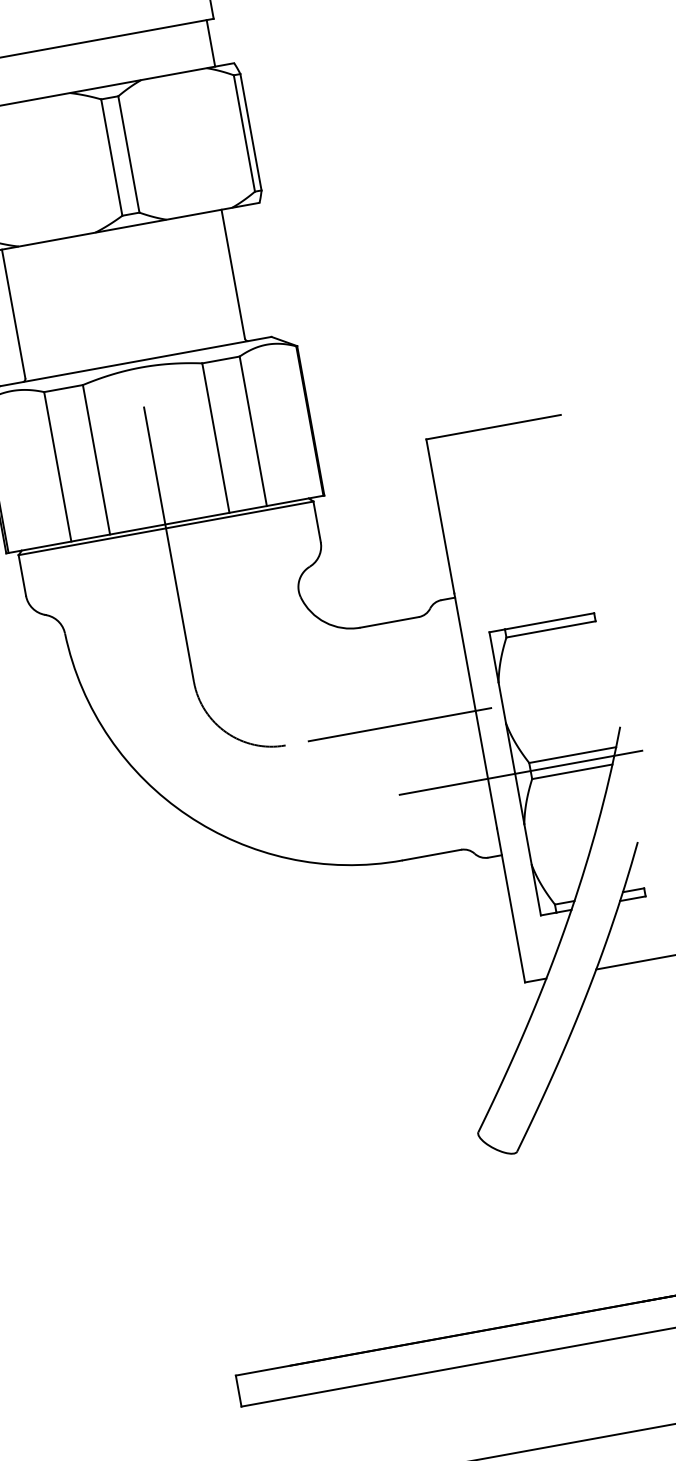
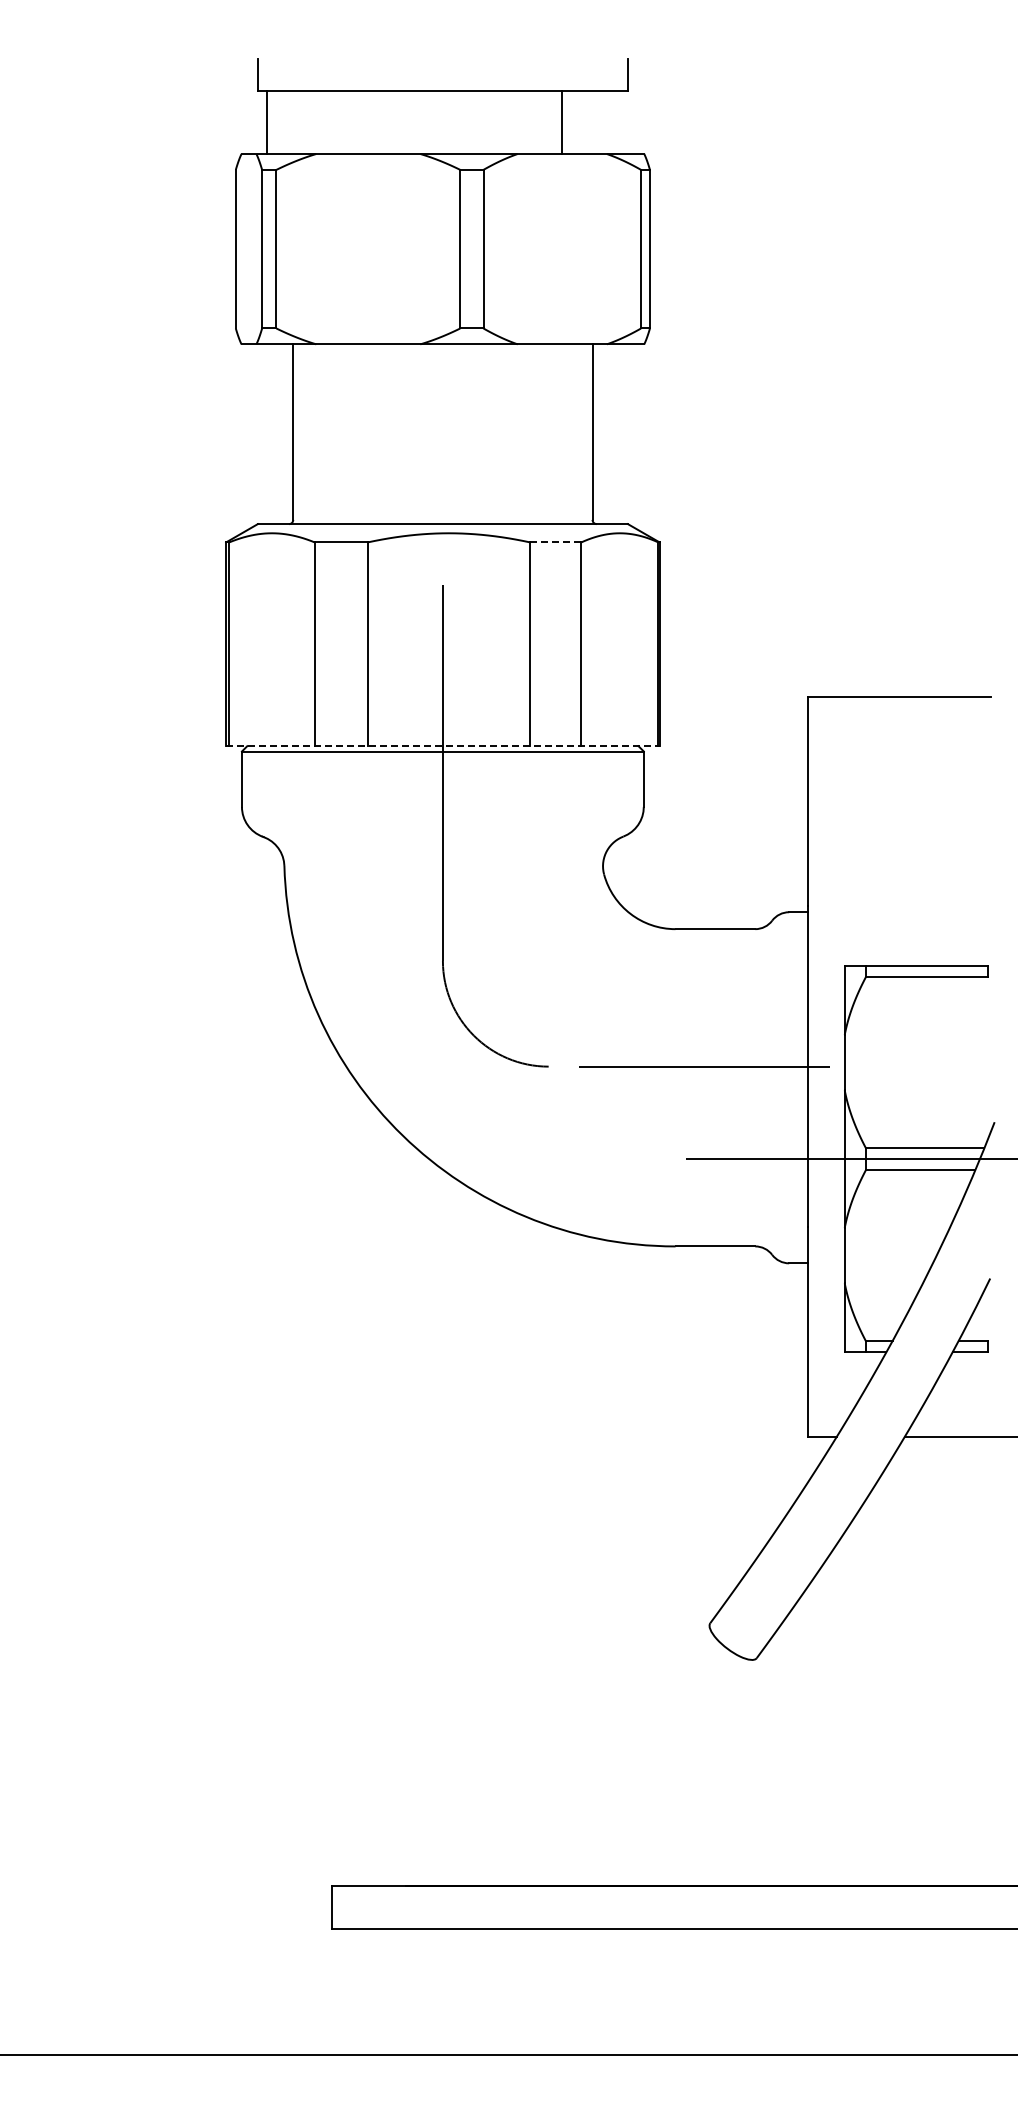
line: (211, 43) -> (562, 122), moved
line: (221, 359) -> (556, 542), solid -> dashed
line: (165, 524) -> (442, 746), solid -> dashed

